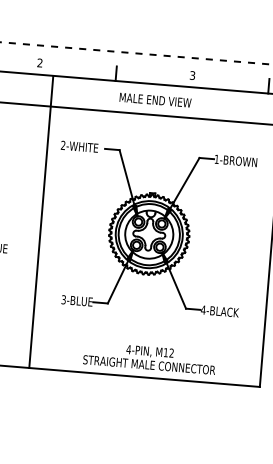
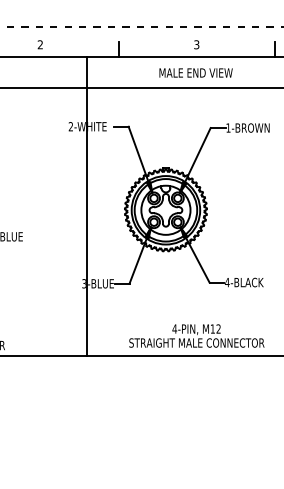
text: (155, 99) -> (195, 72), moved
line: (40, 222) -> (86, 206), moved
text: (149, 357) -> (196, 335), moved

